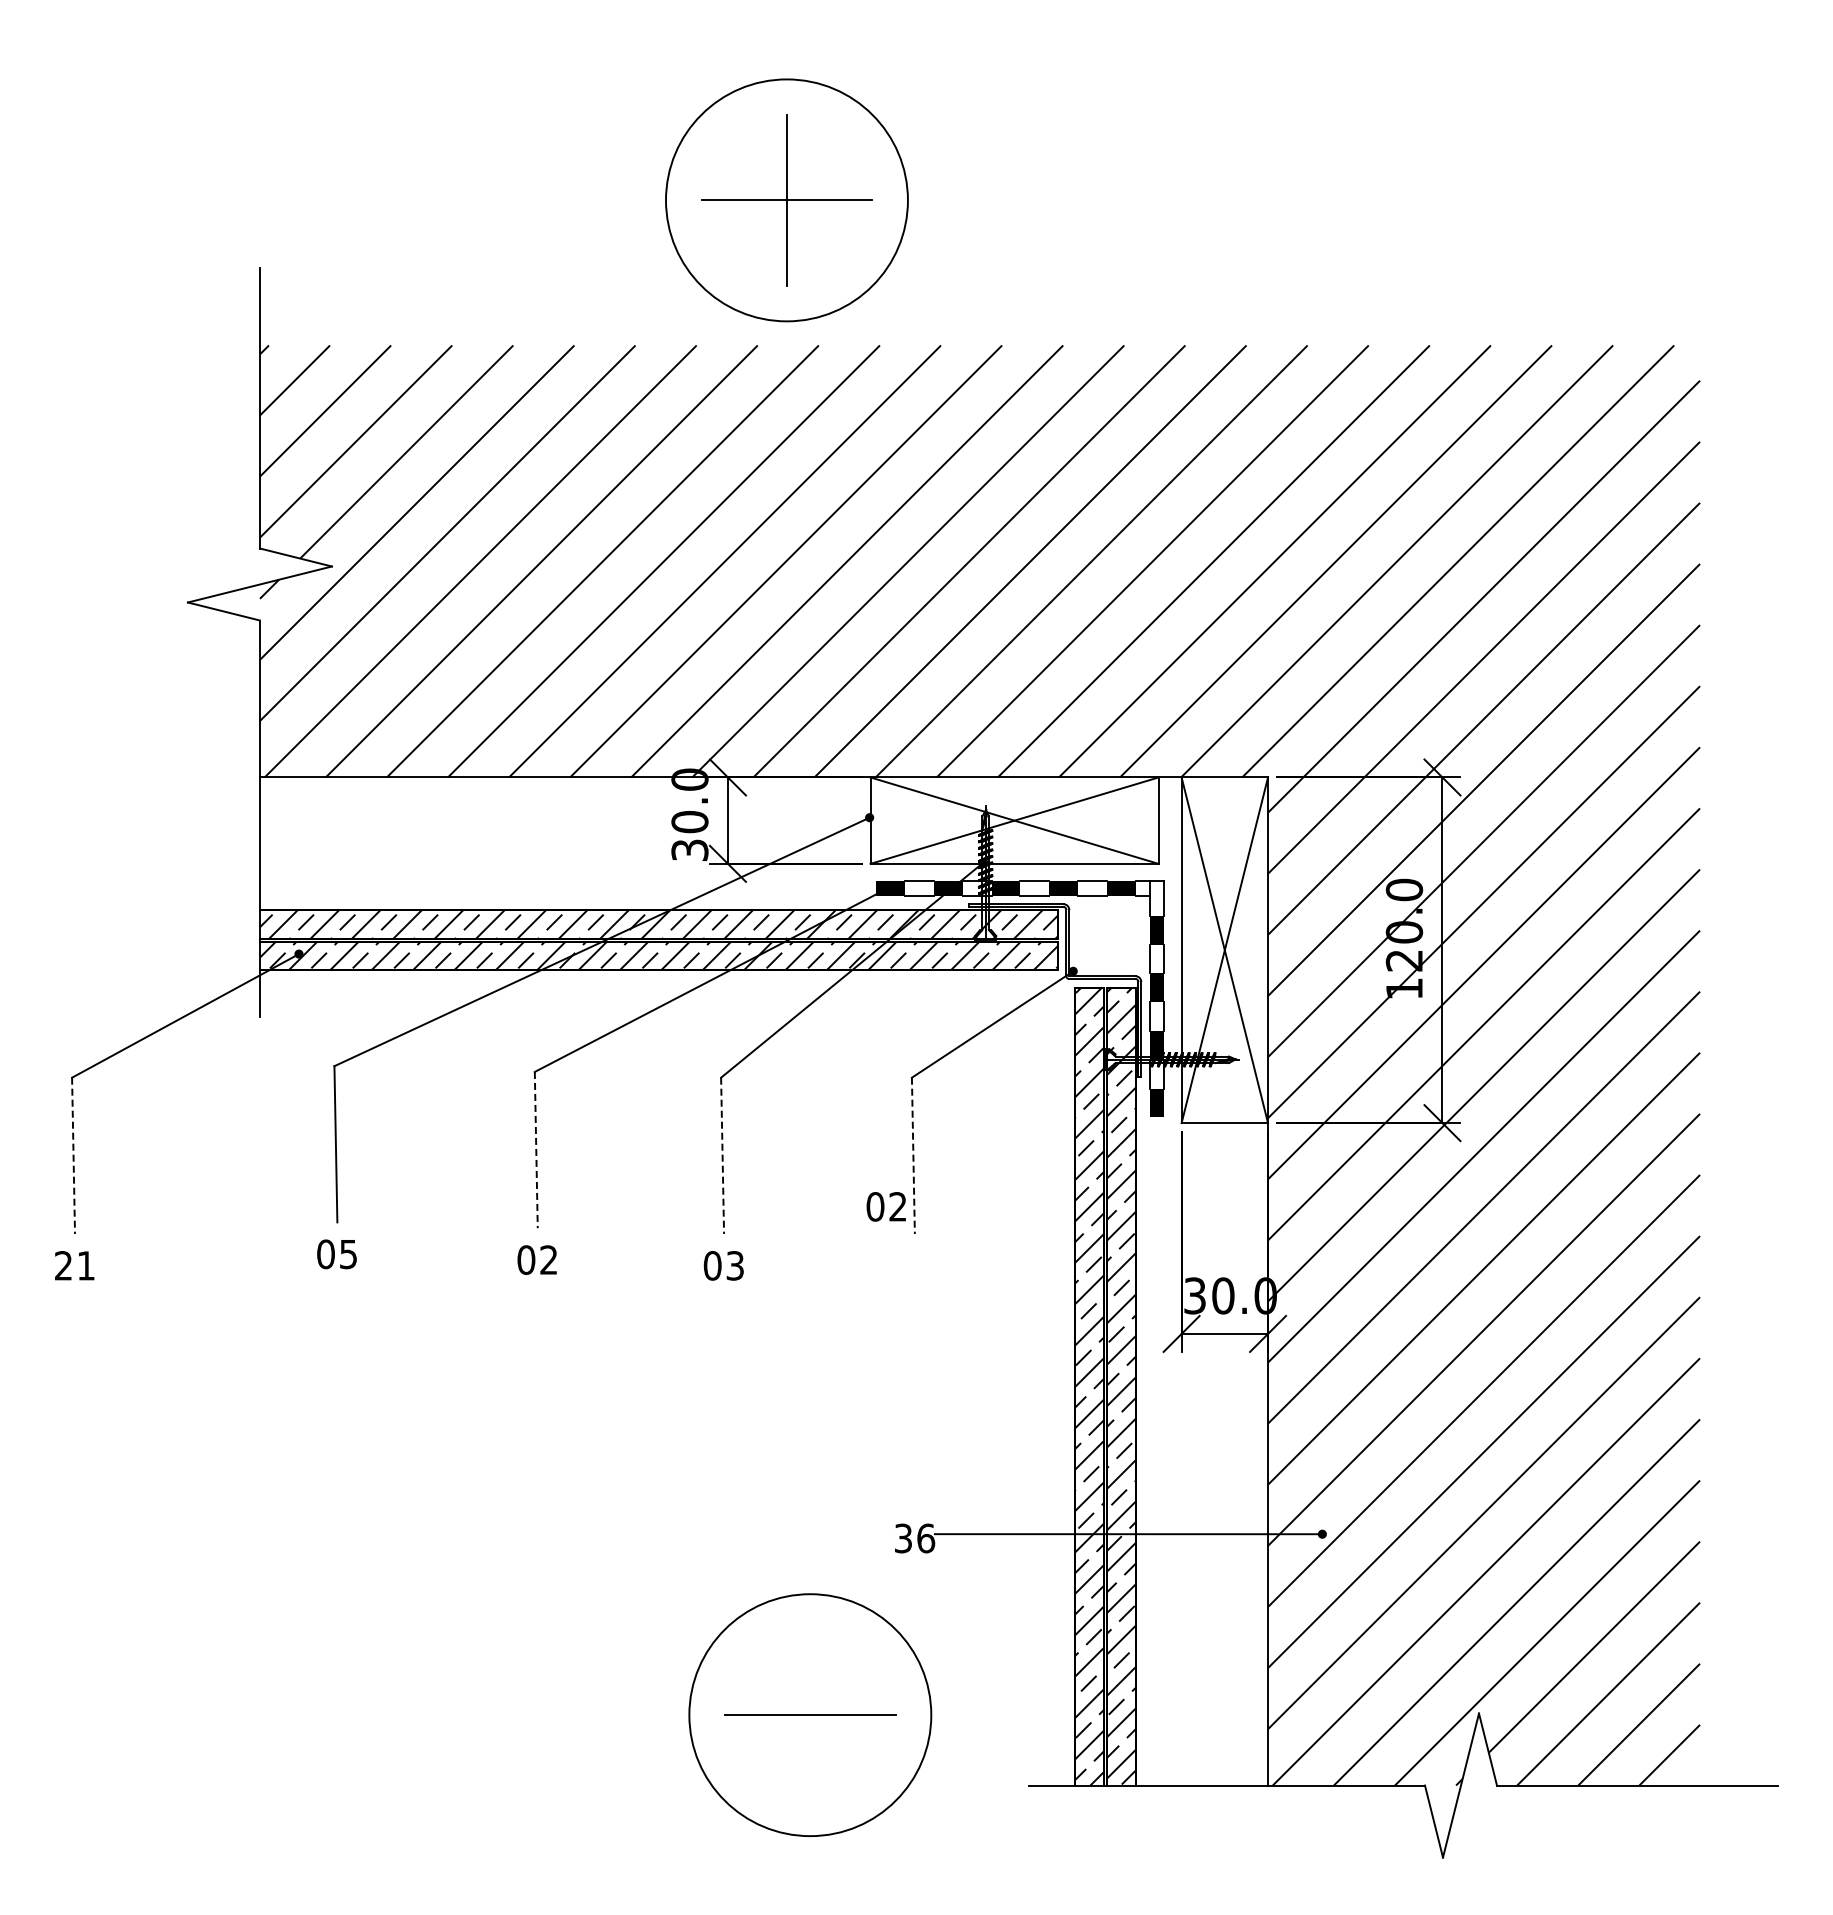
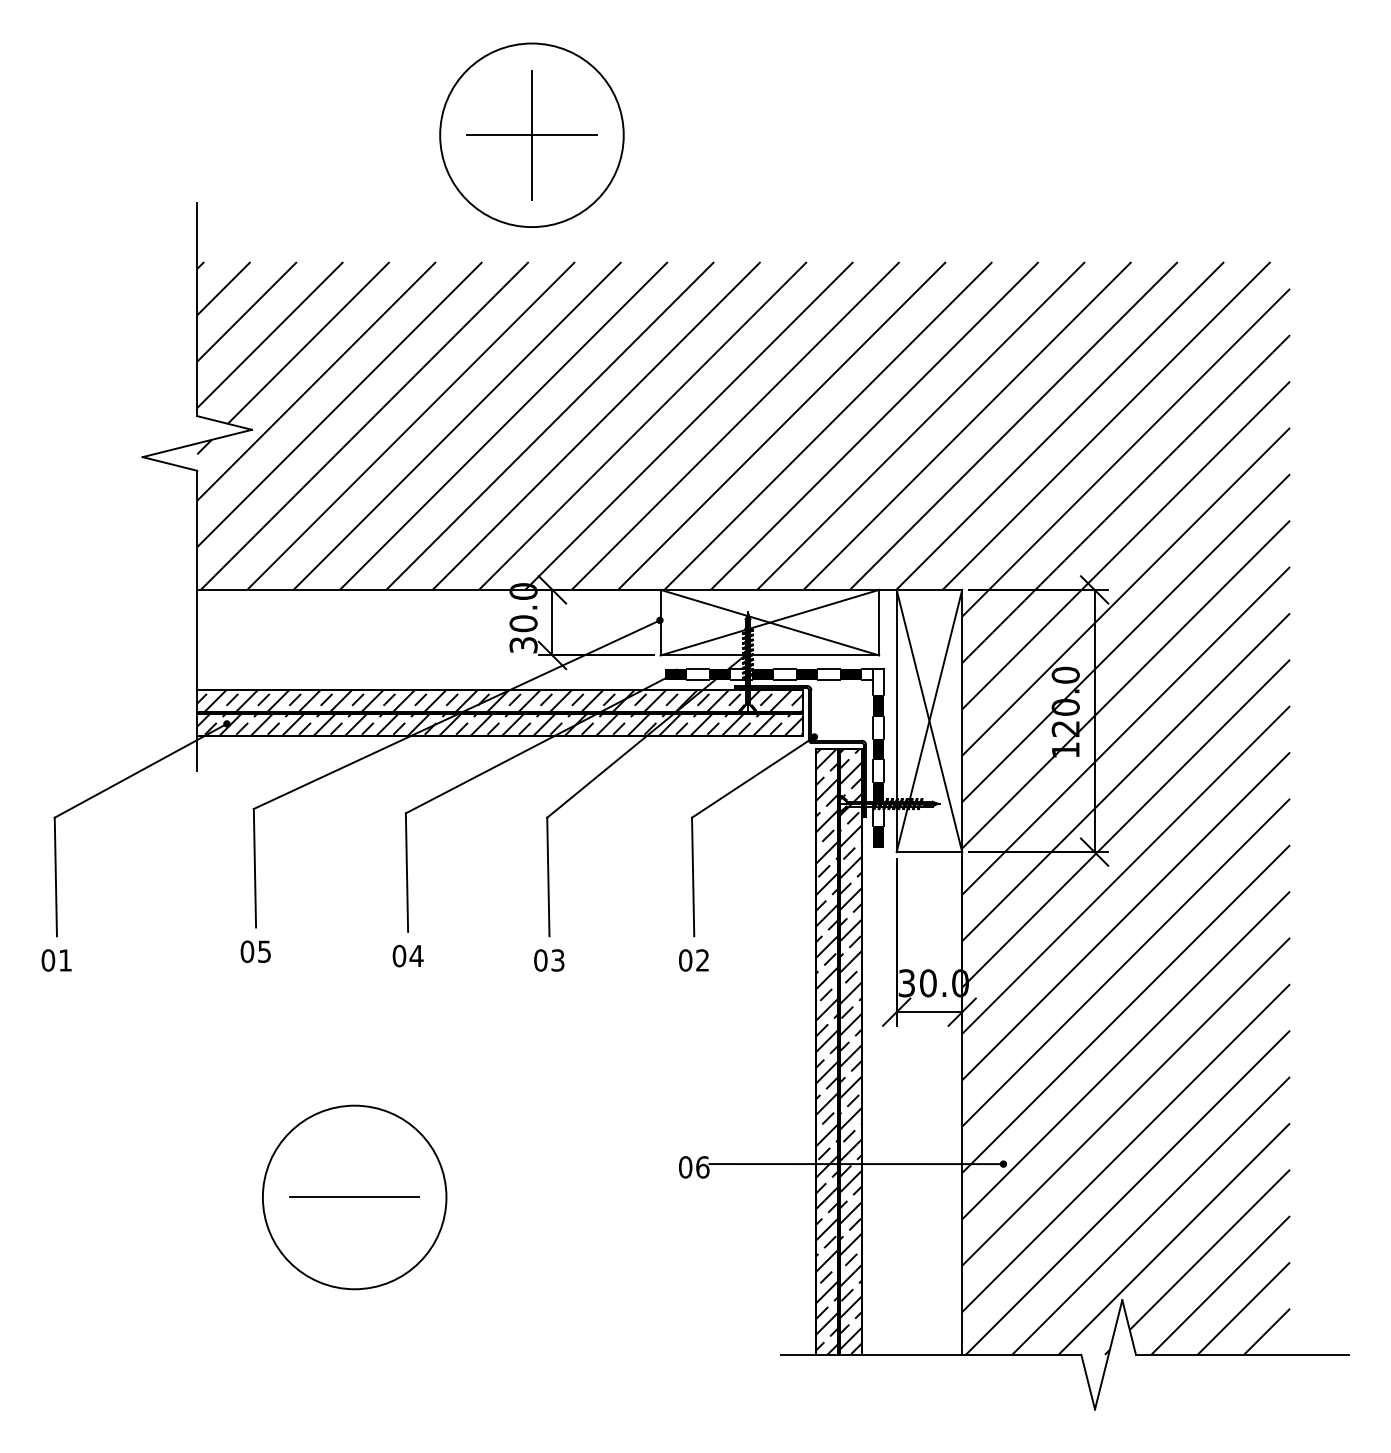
part: (786, 200) -> (531, 135), moved
line: (536, 1150) -> (407, 872), dashed -> solid
line: (73, 1156) -> (55, 877), dashed -> solid
line: (722, 1156) -> (548, 877), dashed -> solid
line: (913, 1156) -> (693, 877), dashed -> solid
text: (885, 1206) -> (693, 960), moved
text: (548, 1259) -> (416, 955), 02 -> 04
text: (63, 1265) -> (48, 960), 21 -> 01
text: (903, 1538) -> (685, 1167), 36 -> 06
part: (810, 1714) -> (354, 1196), moved

